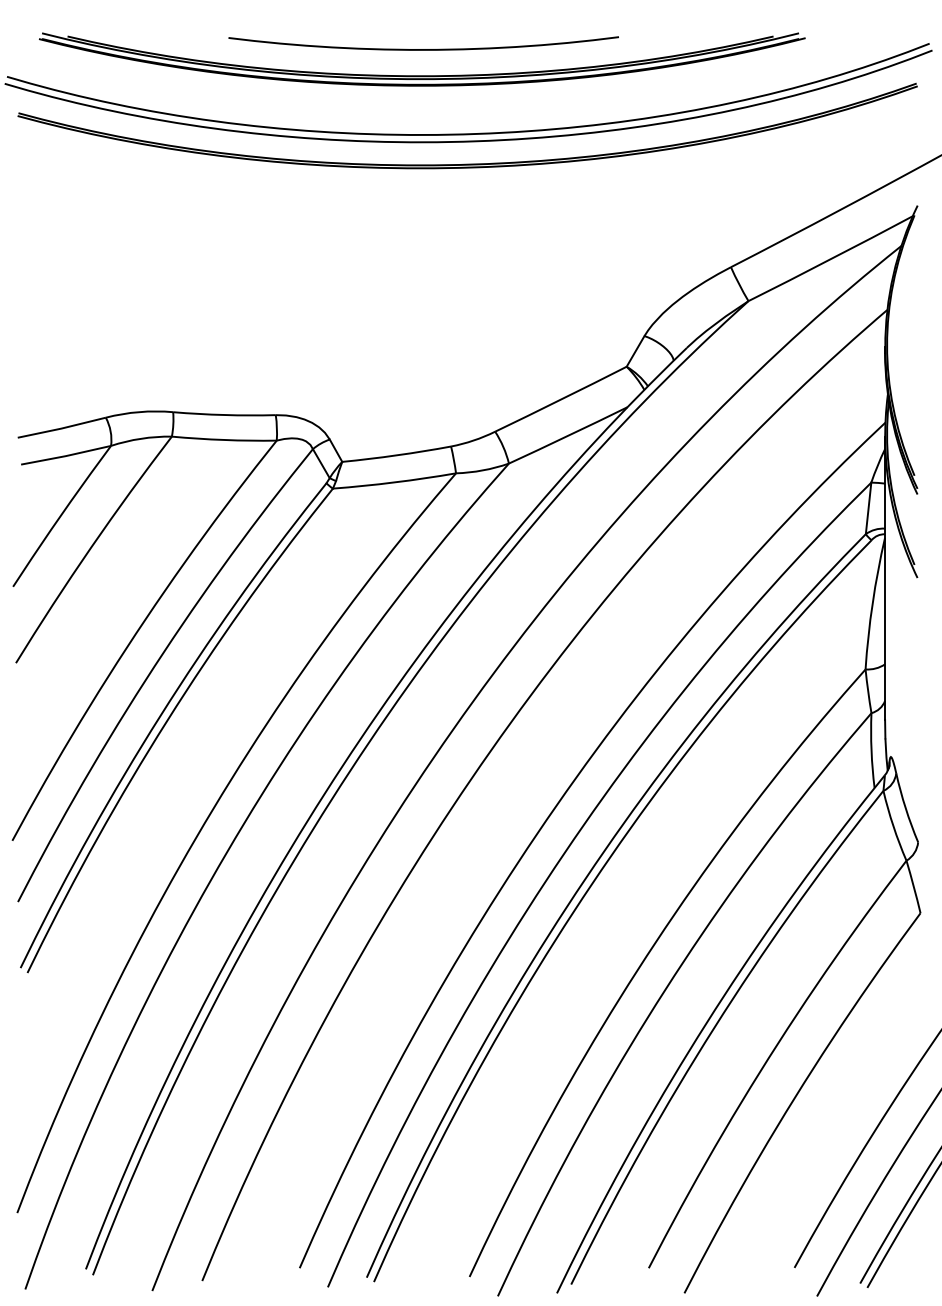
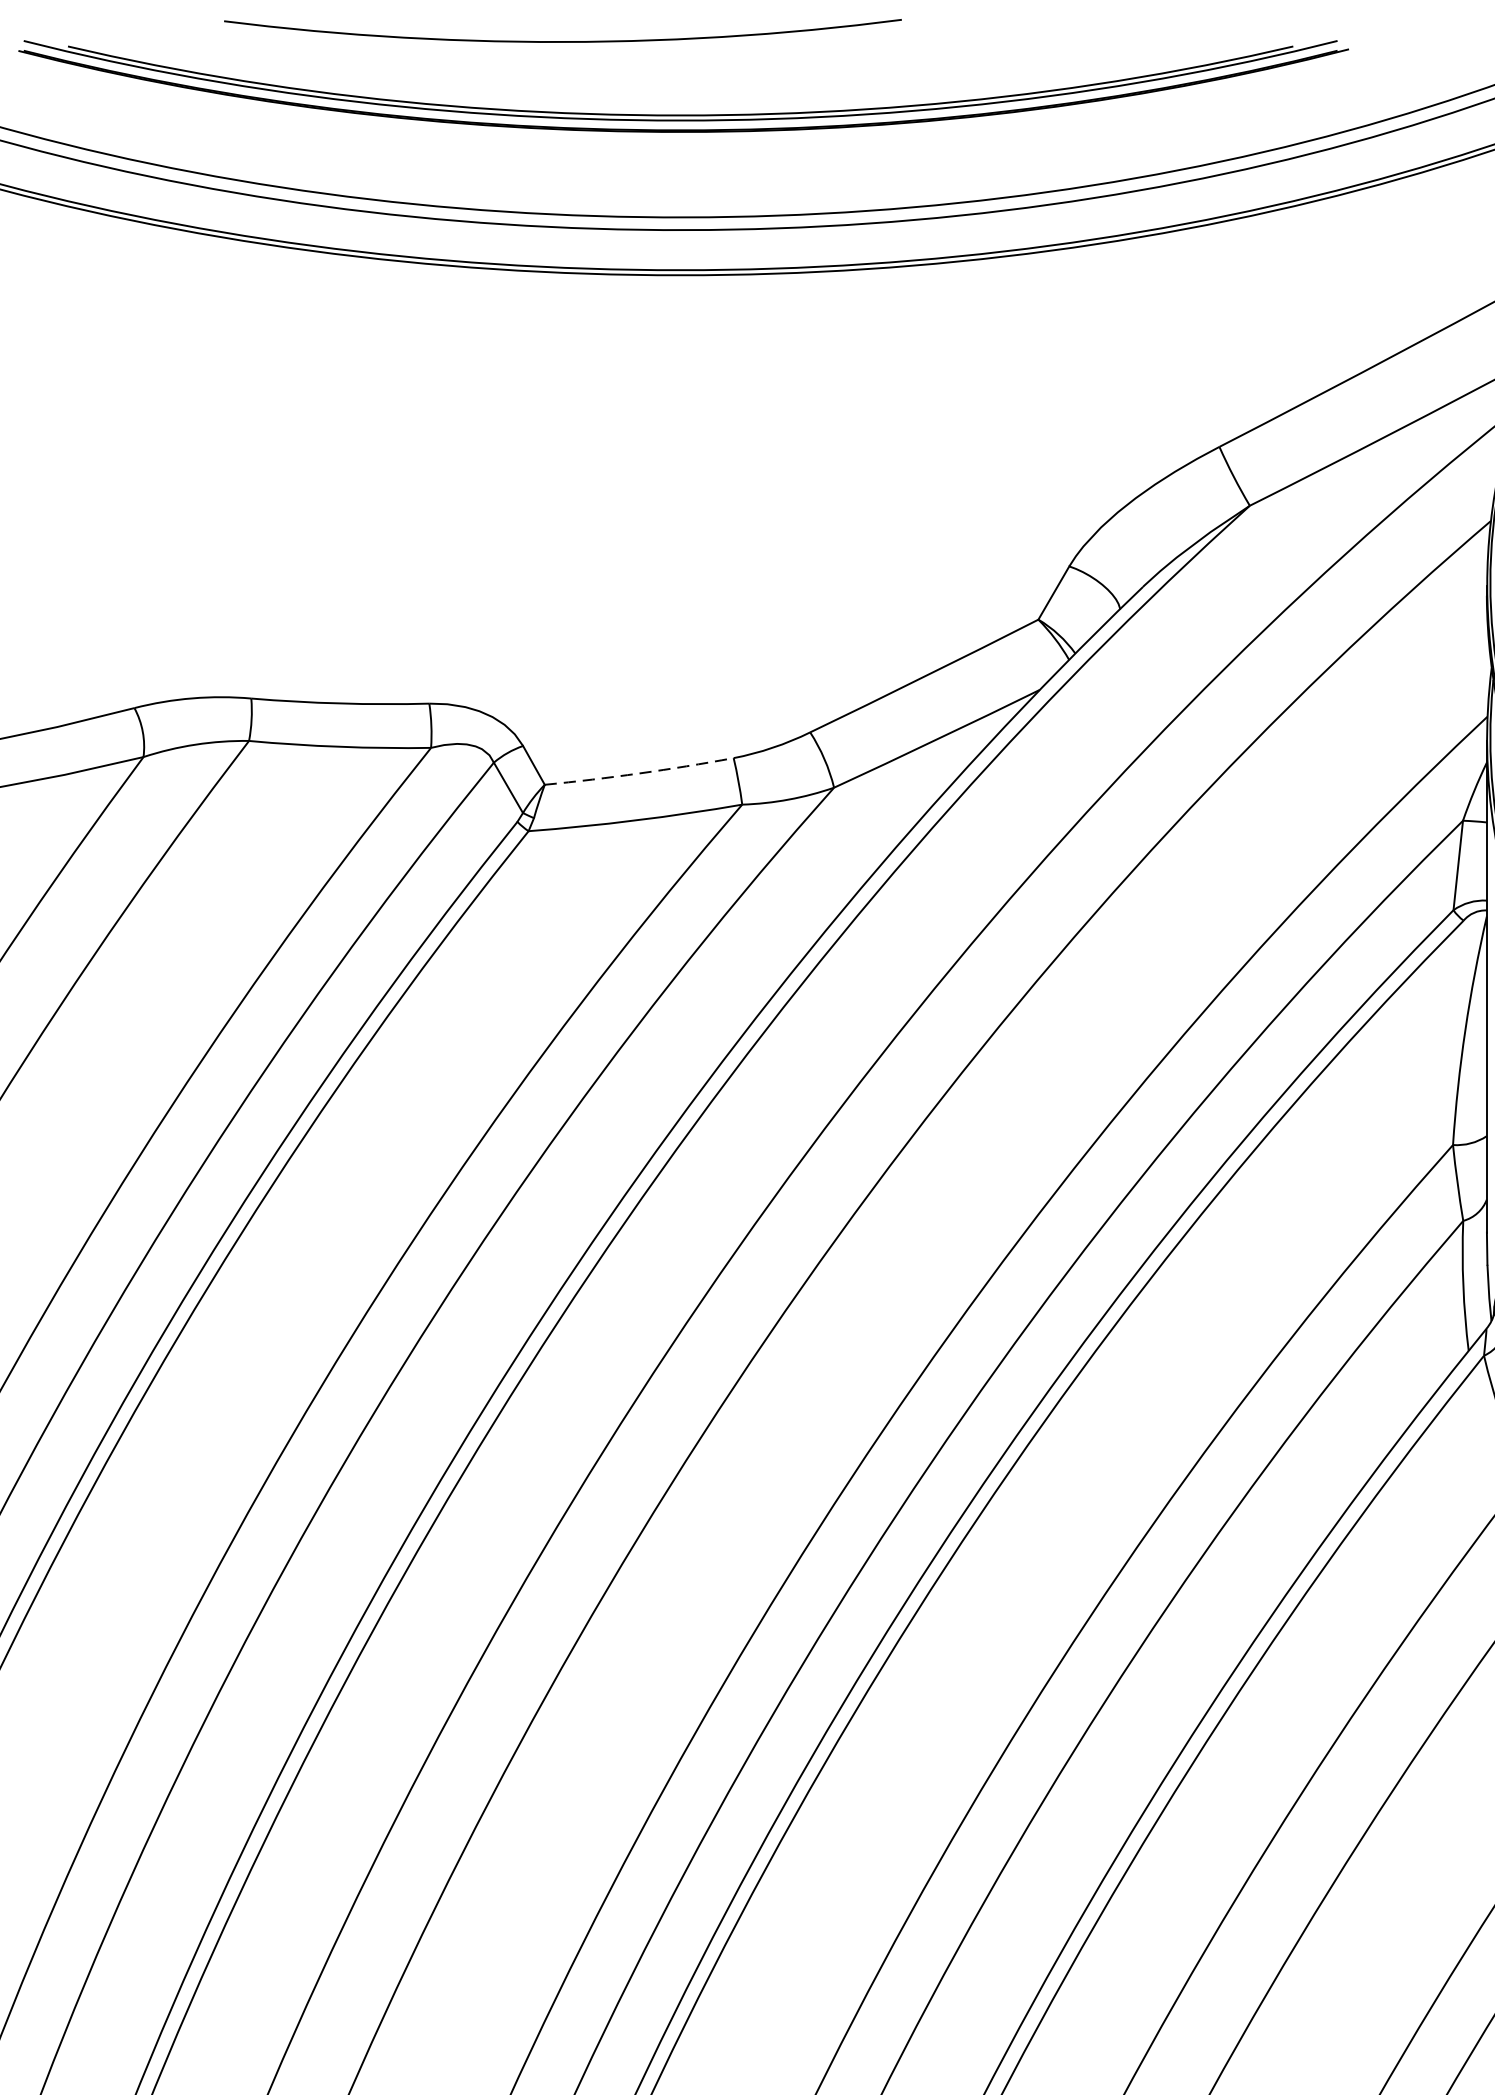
curve: (423, 49) -> (562, 41), moved
arc: (396, 455) -> (638, 773), solid -> dashed

